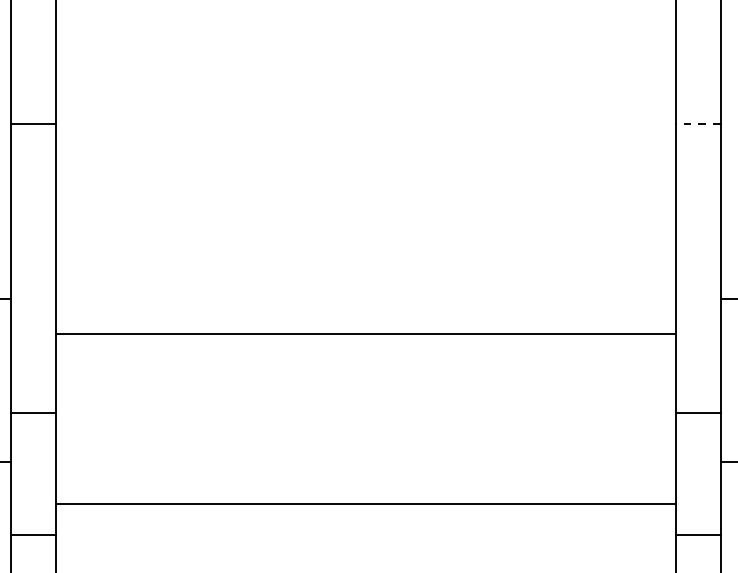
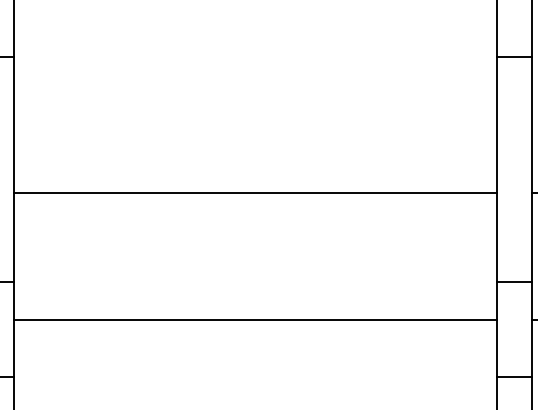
line: (697, 123) -> (513, 56), dashed -> solid
line: (365, 333) -> (255, 192), moved
line: (365, 503) -> (255, 319), moved

